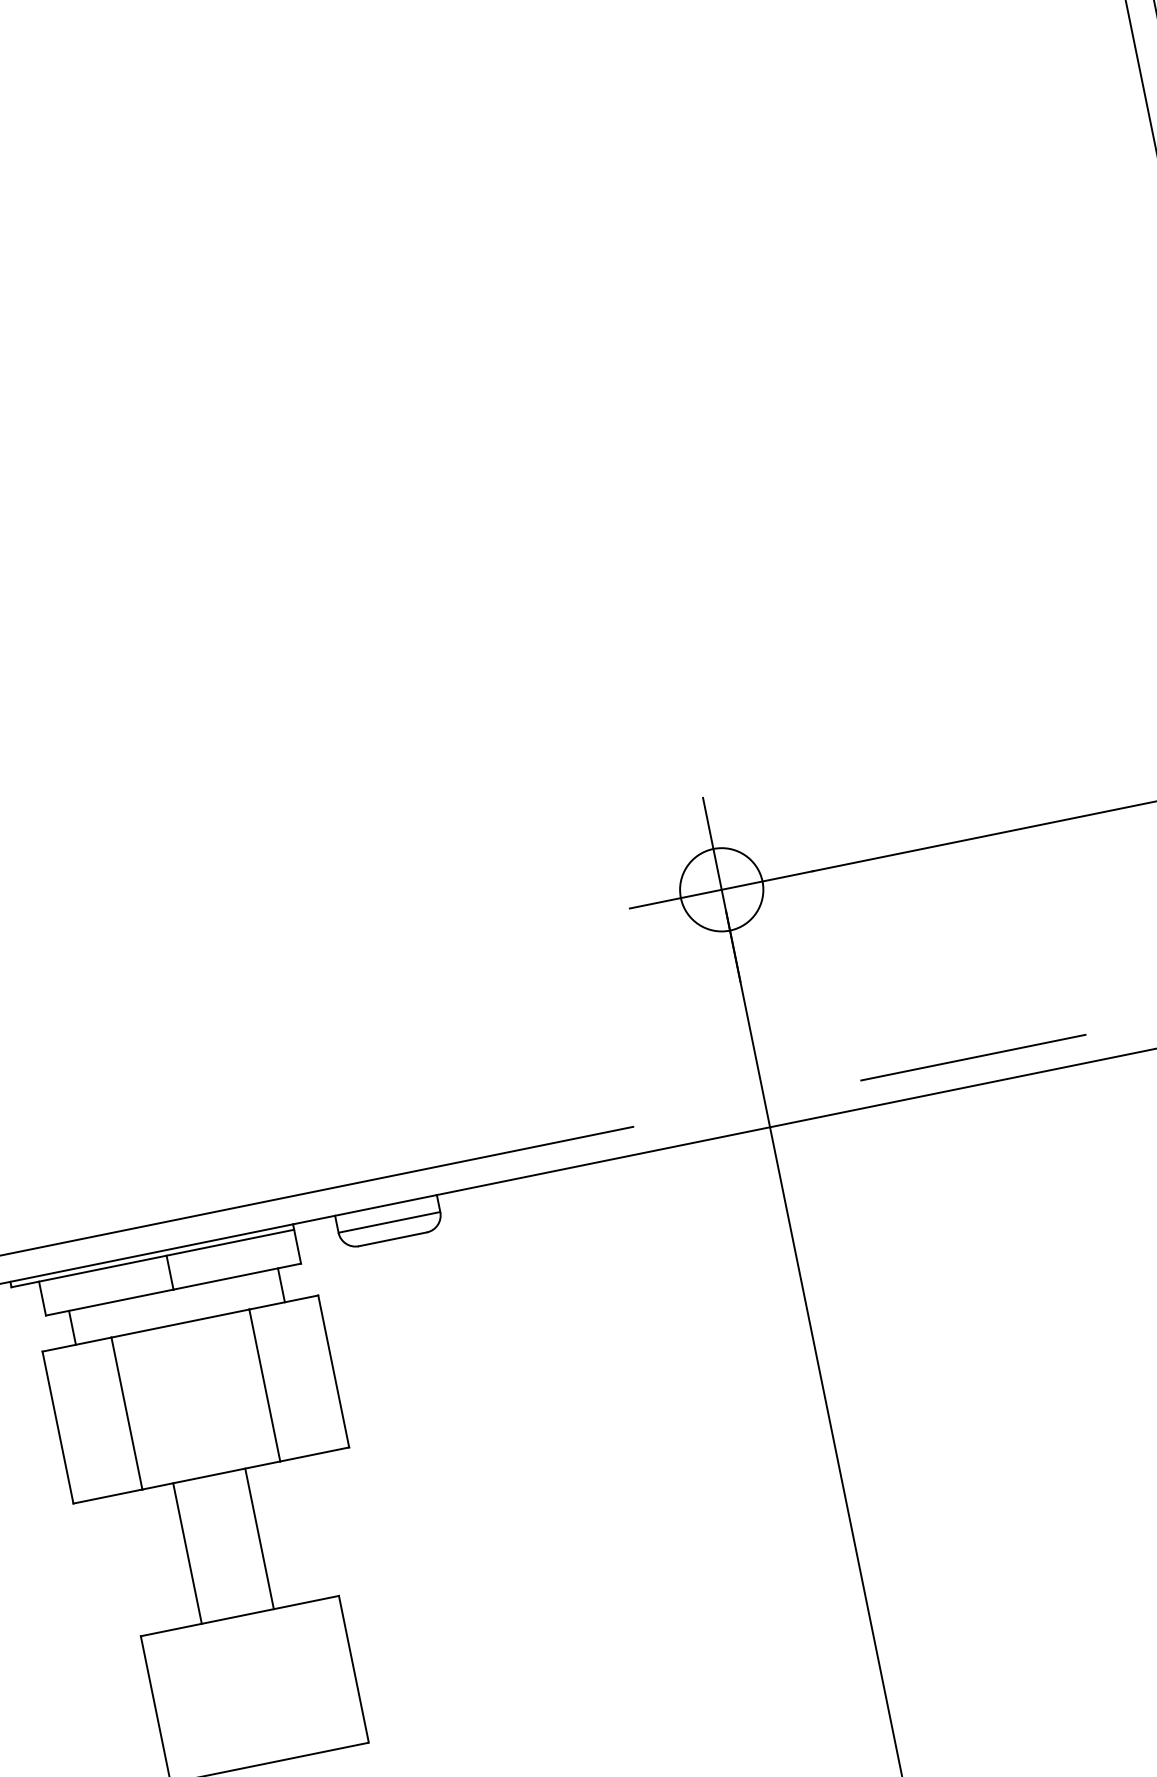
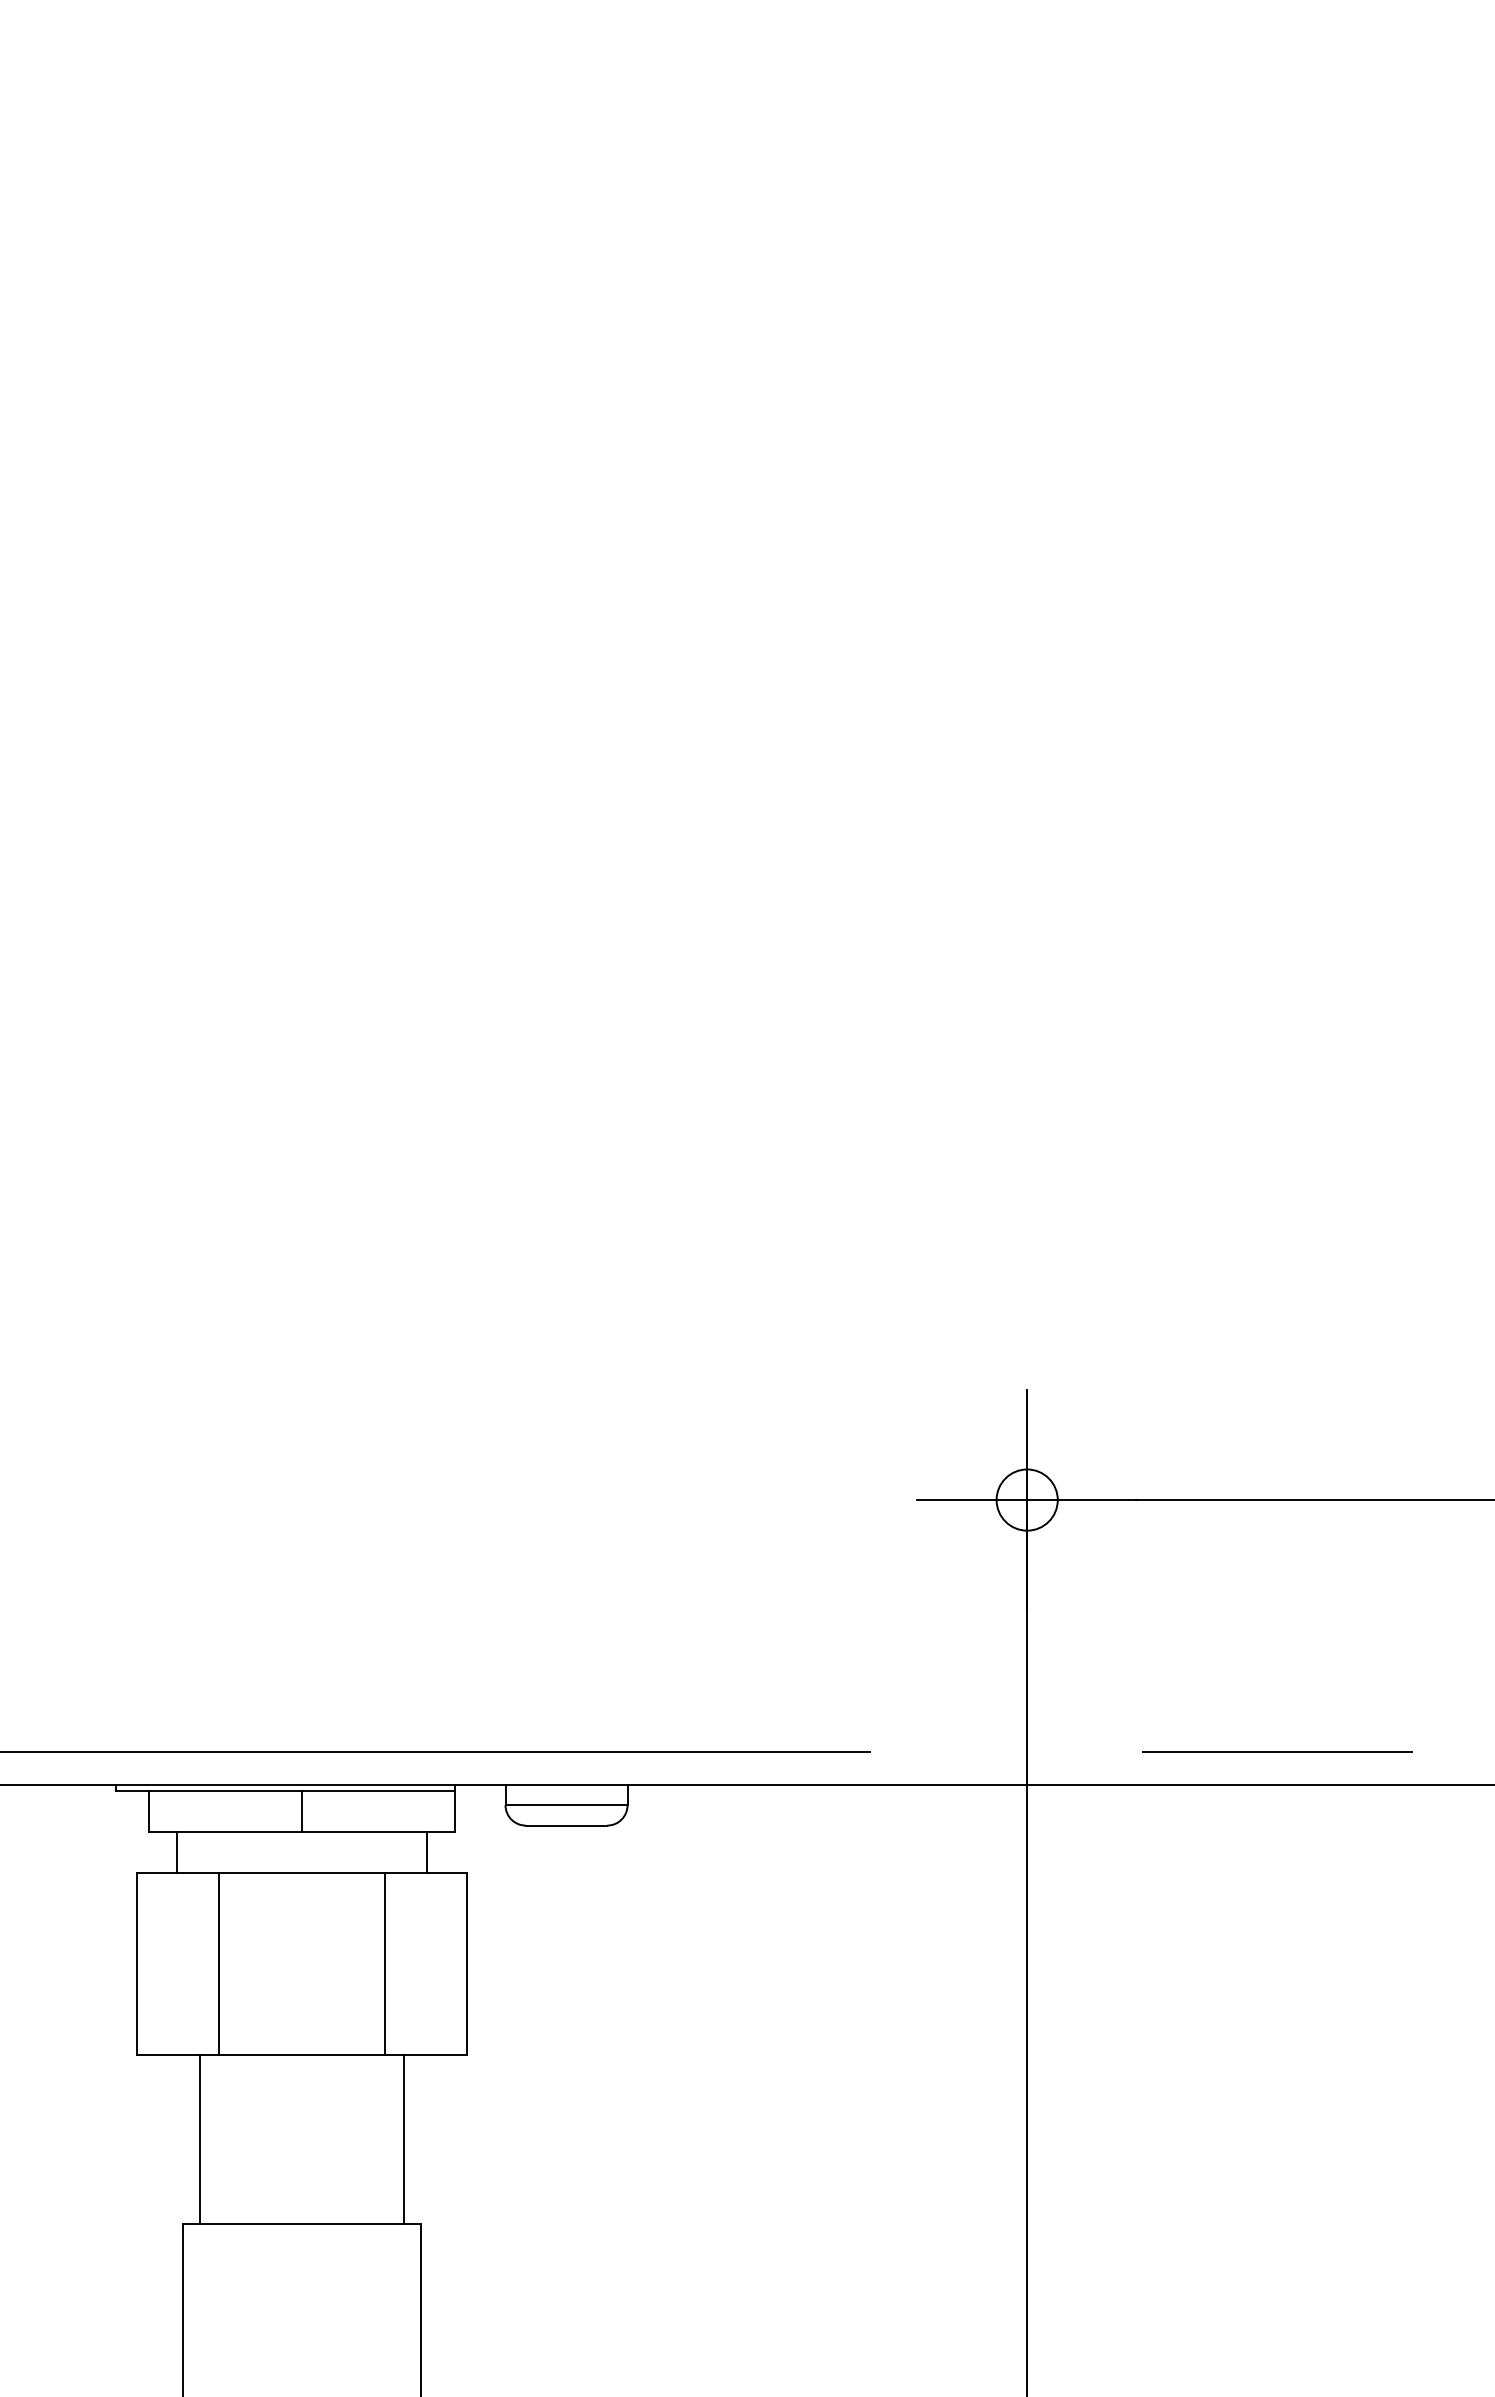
circle: (721, 889) -> (1026, 1499), size x0.62
line: (259, 1539) -> (403, 2139), moved
line: (187, 1553) -> (200, 2139), moved

